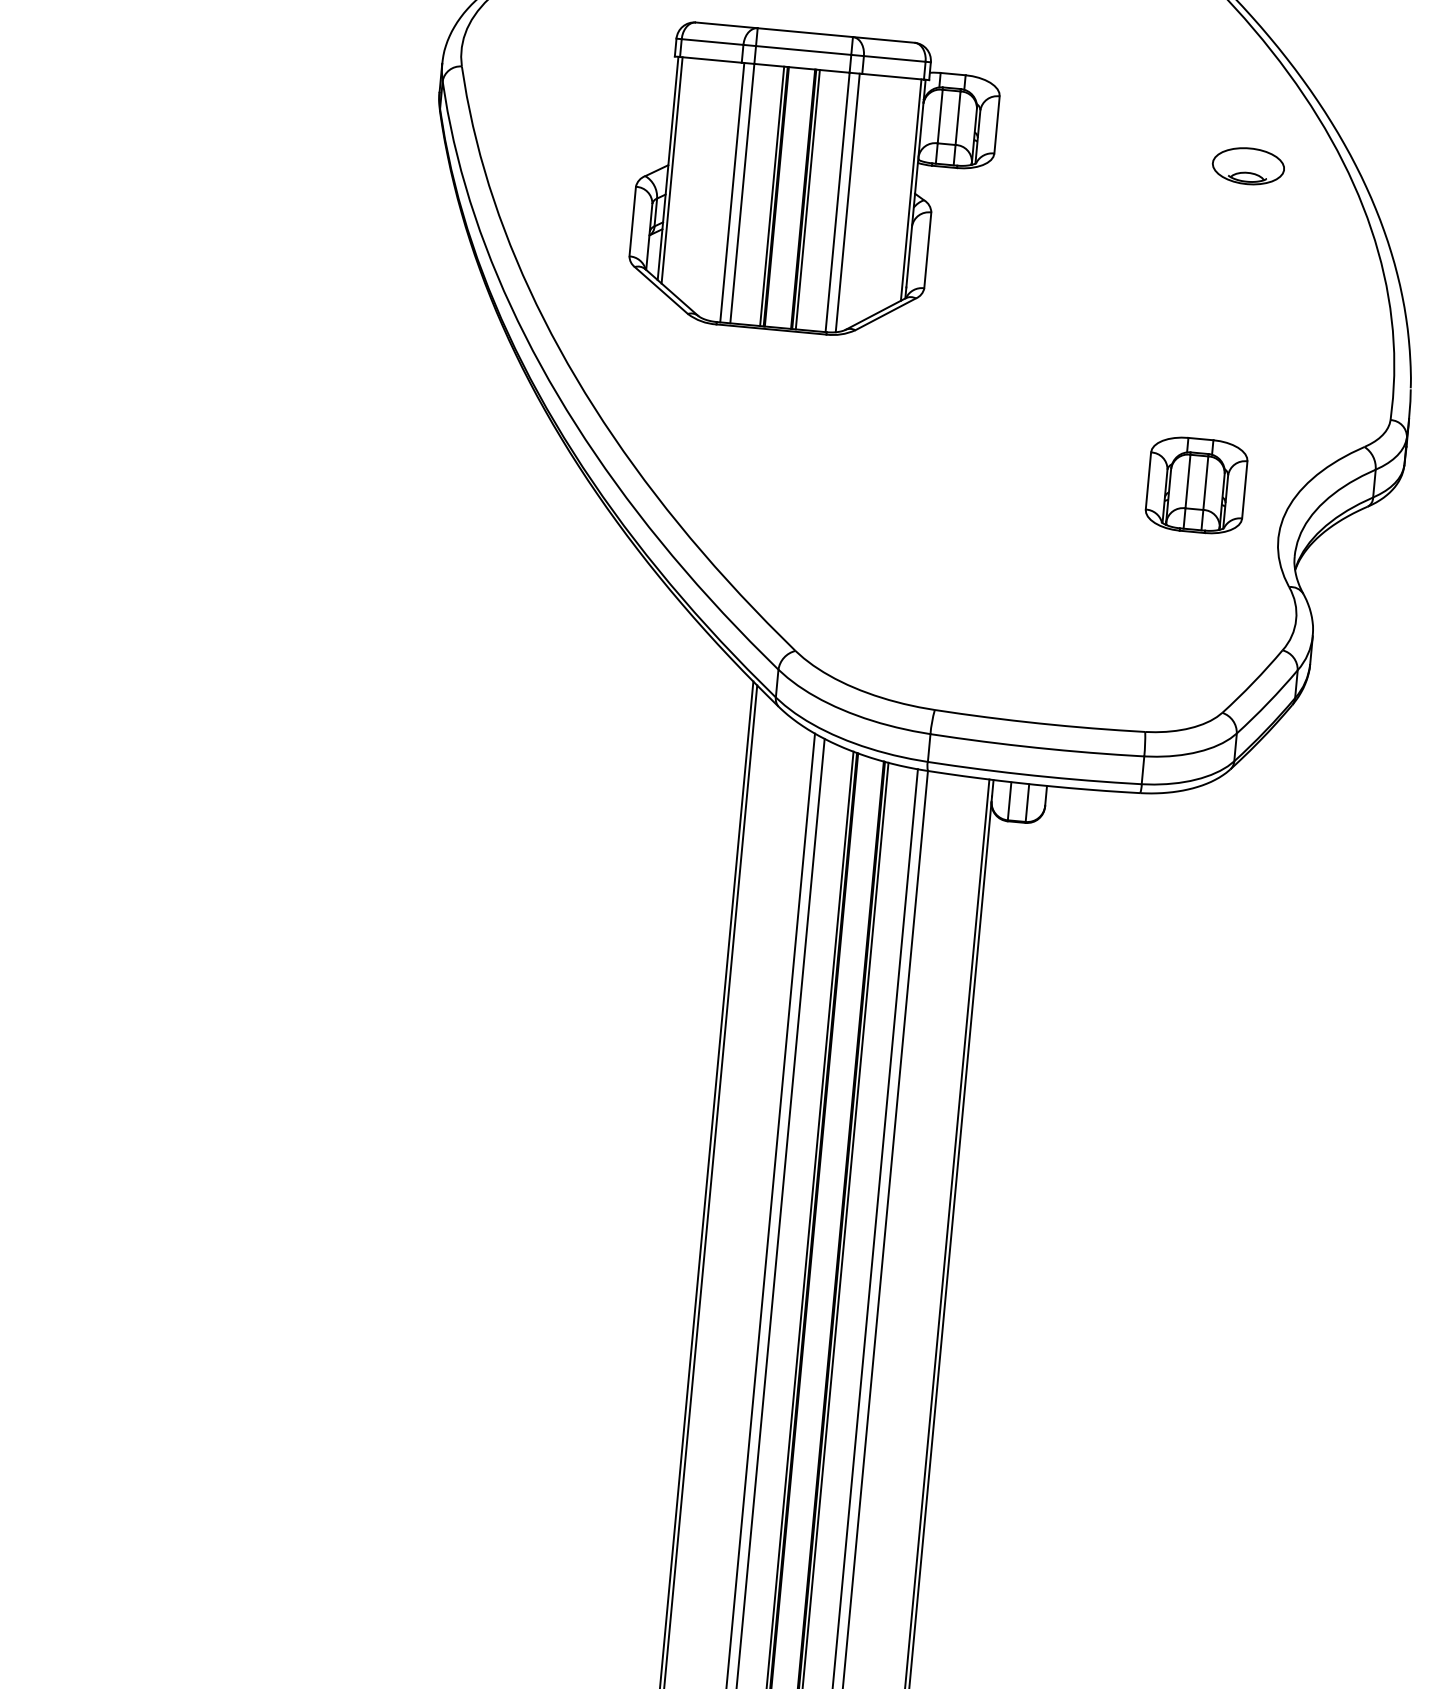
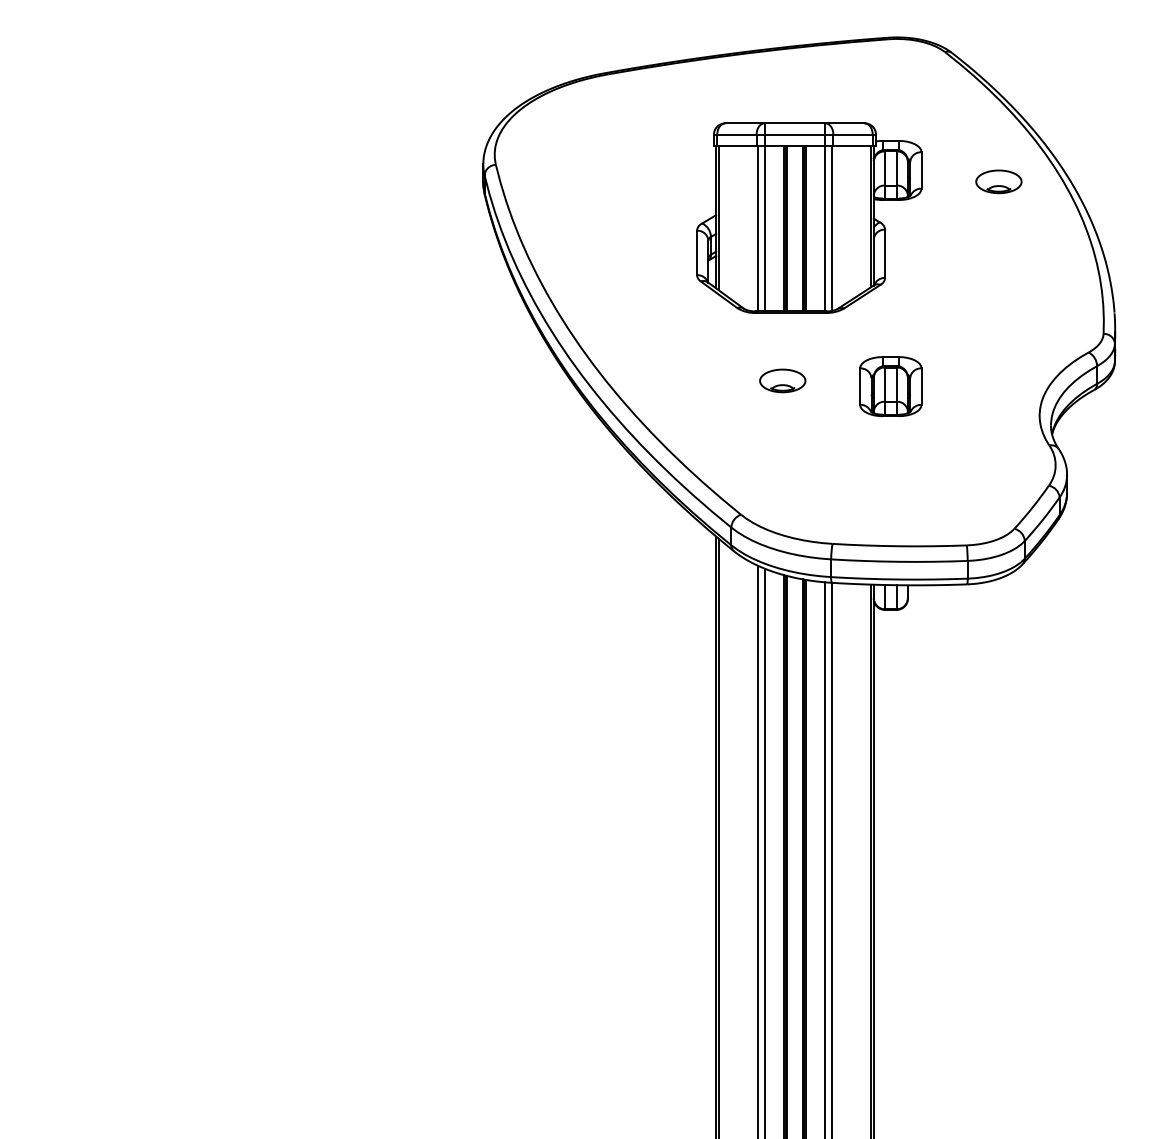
part: (814, 182) -> (809, 217), moved
part: (880, 446) -> (782, 380), added
part: (1196, 485) -> (890, 386), moved

